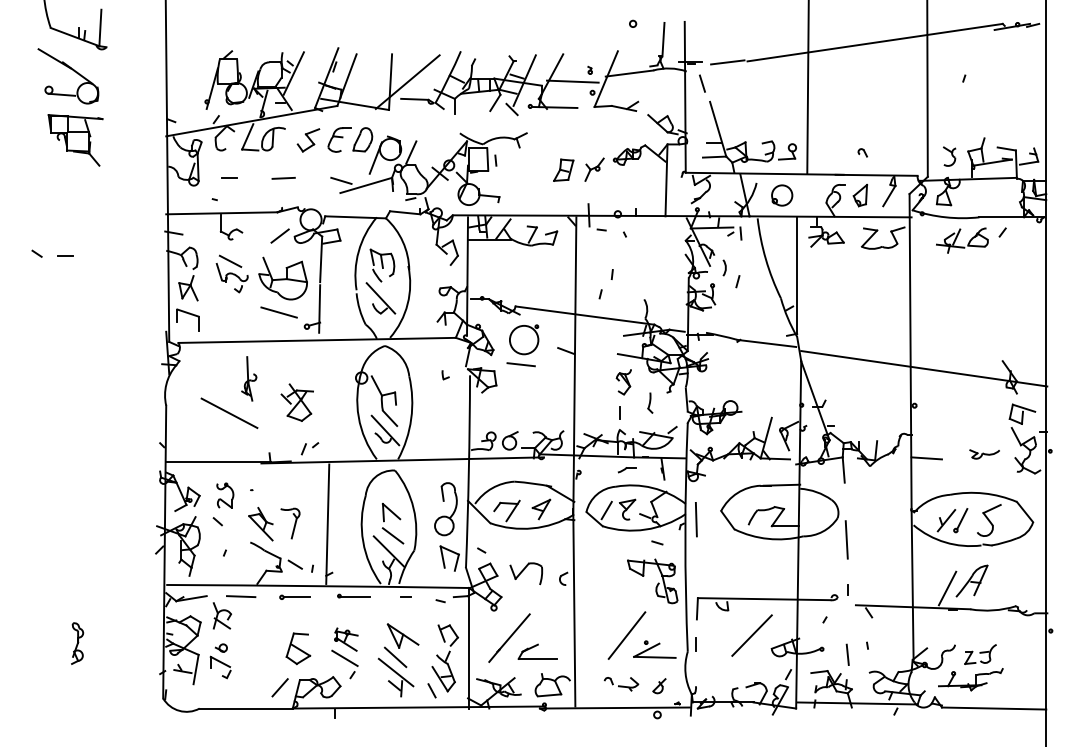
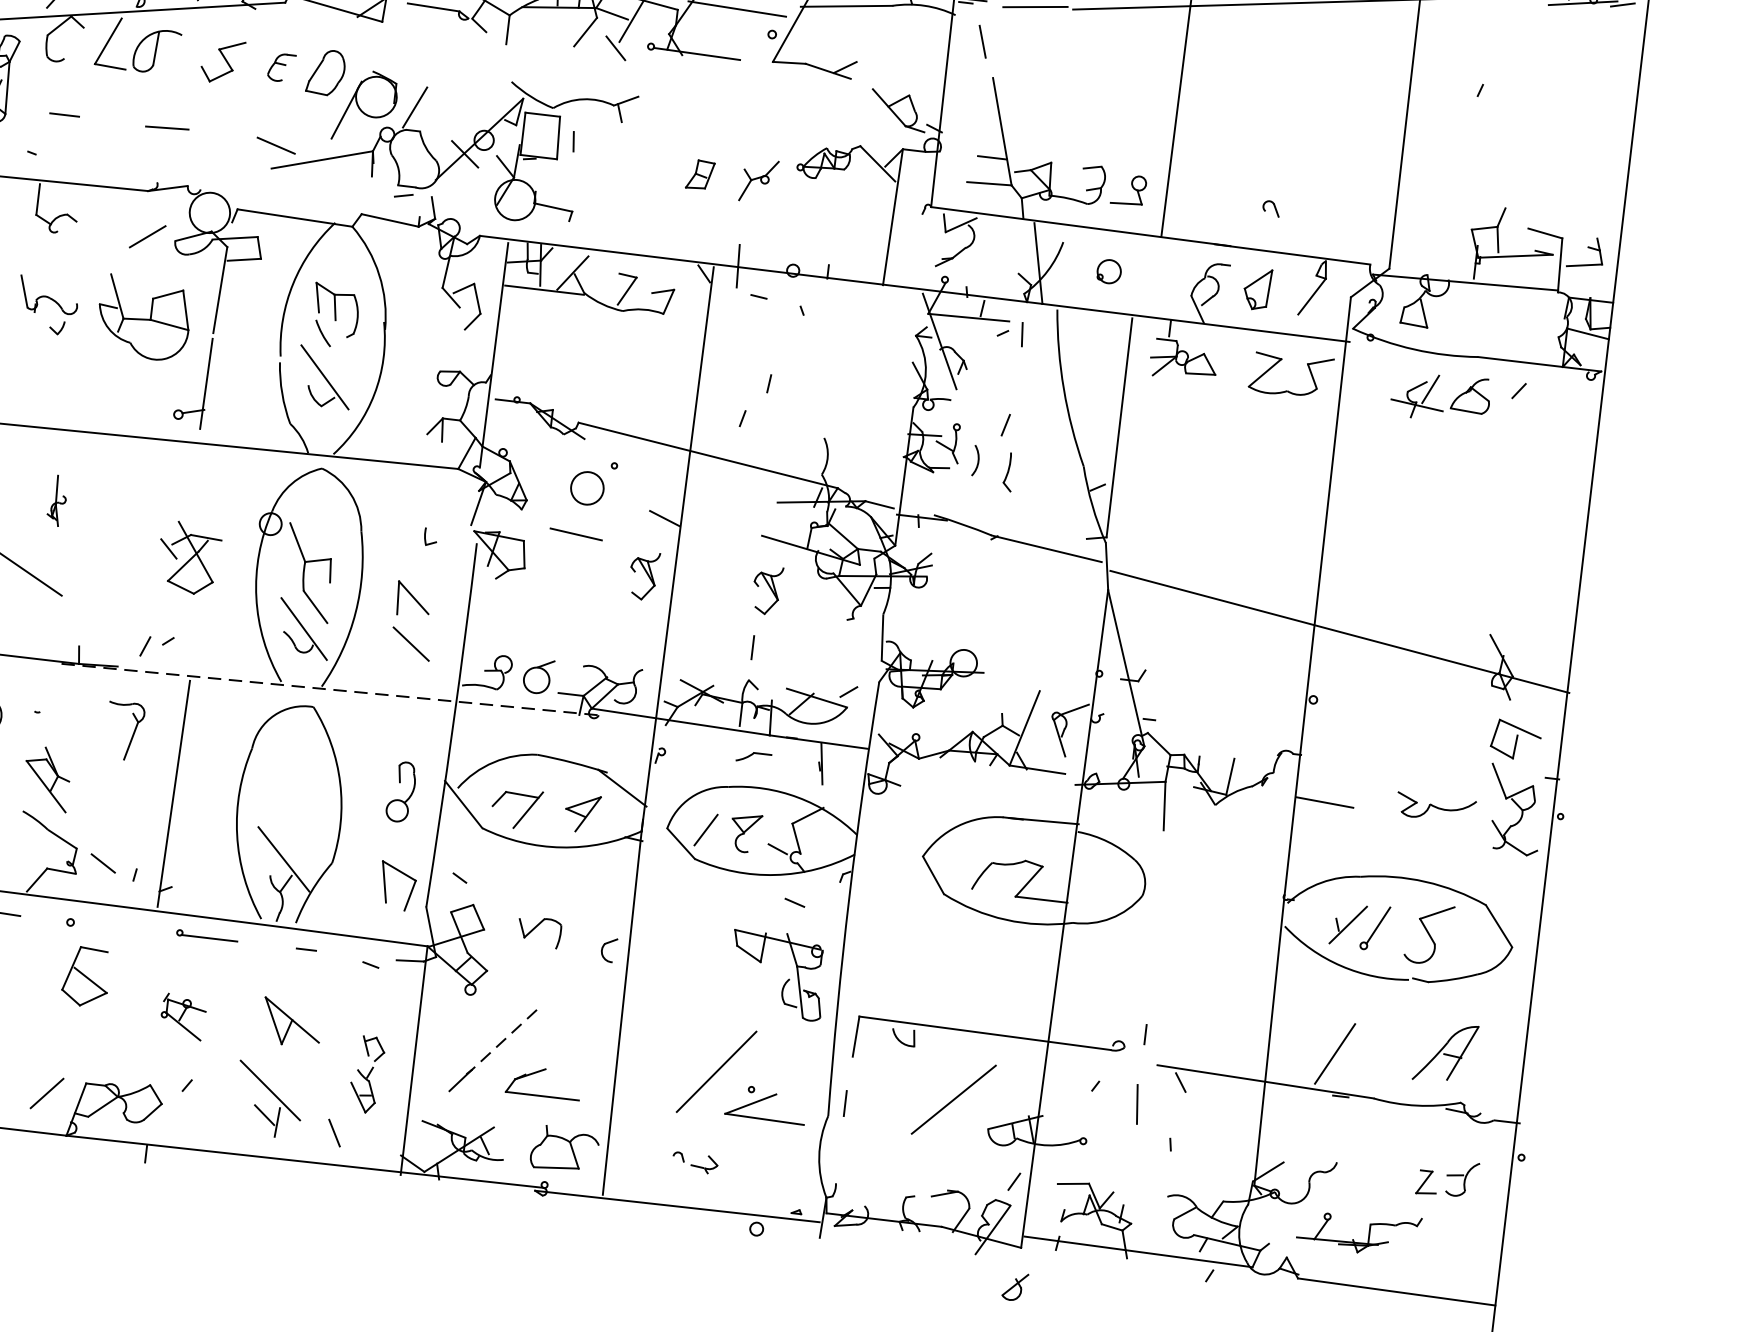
part: (339, 139) -> (281, 66), size x0.6
part: (949, 156) -> (1435, 234), removed
part: (563, 169) -> (699, 173), size x0.7
part: (782, 195) -> (1109, 271), size x0.6
line: (230, 260) -> (48, 272), removed
arc: (724, 267) -> (975, 459), moved
line: (278, 312) -> (127, 381), removed
circle: (523, 339) -> (586, 487), size x0.6
part: (249, 378) -> (57, 500), size x0.6
part: (558, 382) -> (643, 576), added
part: (296, 402) -> (187, 557), moved
part: (650, 402) -> (1009, 471), moved
part: (984, 454) -> (1435, 807), size x1.4
line: (403, 460) -> (331, 689), solid -> dashed
part: (445, 509) -> (400, 792), size x0.6
part: (397, 518) -> (423, 612), moved
line: (695, 519) -> (872, 866), removed
part: (290, 523) -> (124, 730), moved
line: (846, 539) -> (1154, 938), removed
part: (526, 573) -> (539, 931), size x0.7
part: (971, 580) -> (1444, 1051), moved
line: (296, 597) -> (98, 925), removed
line: (514, 632) -> (503, 1040), solid -> dashed
part: (298, 648) -> (86, 976), moved
line: (847, 654) -> (1136, 1103), moved
part: (980, 654) -> (1447, 1178), moved
line: (395, 657) -> (272, 1061), removed
line: (344, 658) -> (175, 1052), removed
part: (445, 658) -> (367, 1074), size x0.6
part: (621, 684) -> (695, 1163), size x0.7
part: (659, 686) -> (1015, 1287), moved

